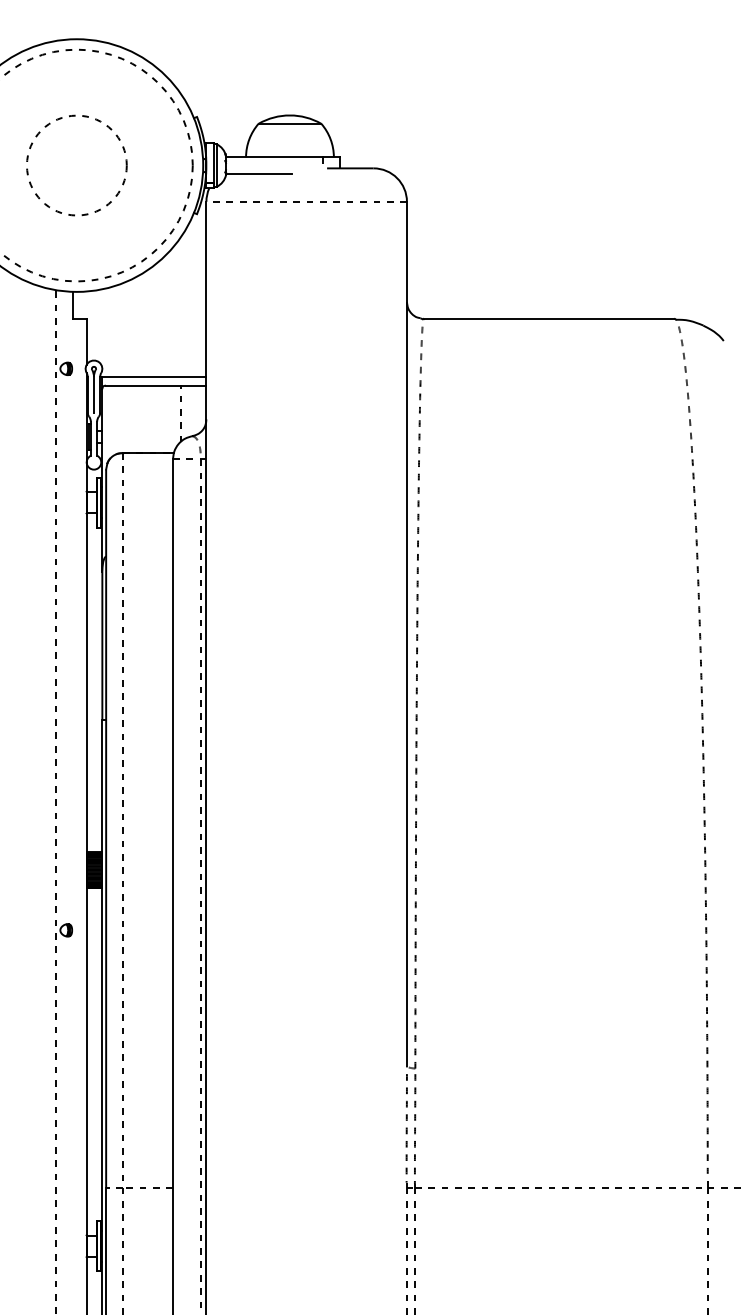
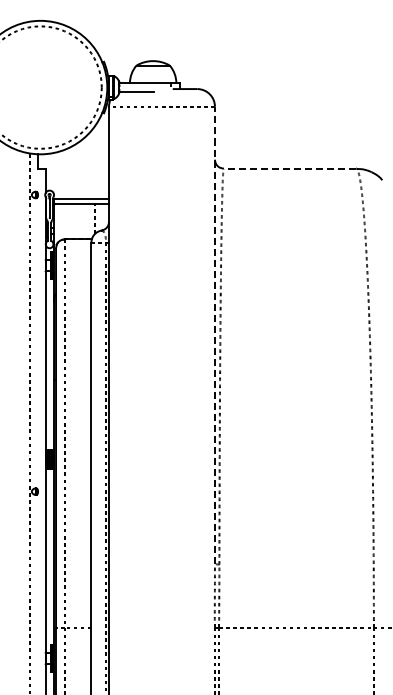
circle: (76, 165) -> (40, 87), removed
line: (548, 318) -> (289, 168), solid -> dashed
line: (406, 632) -> (214, 334), solid -> dashed

